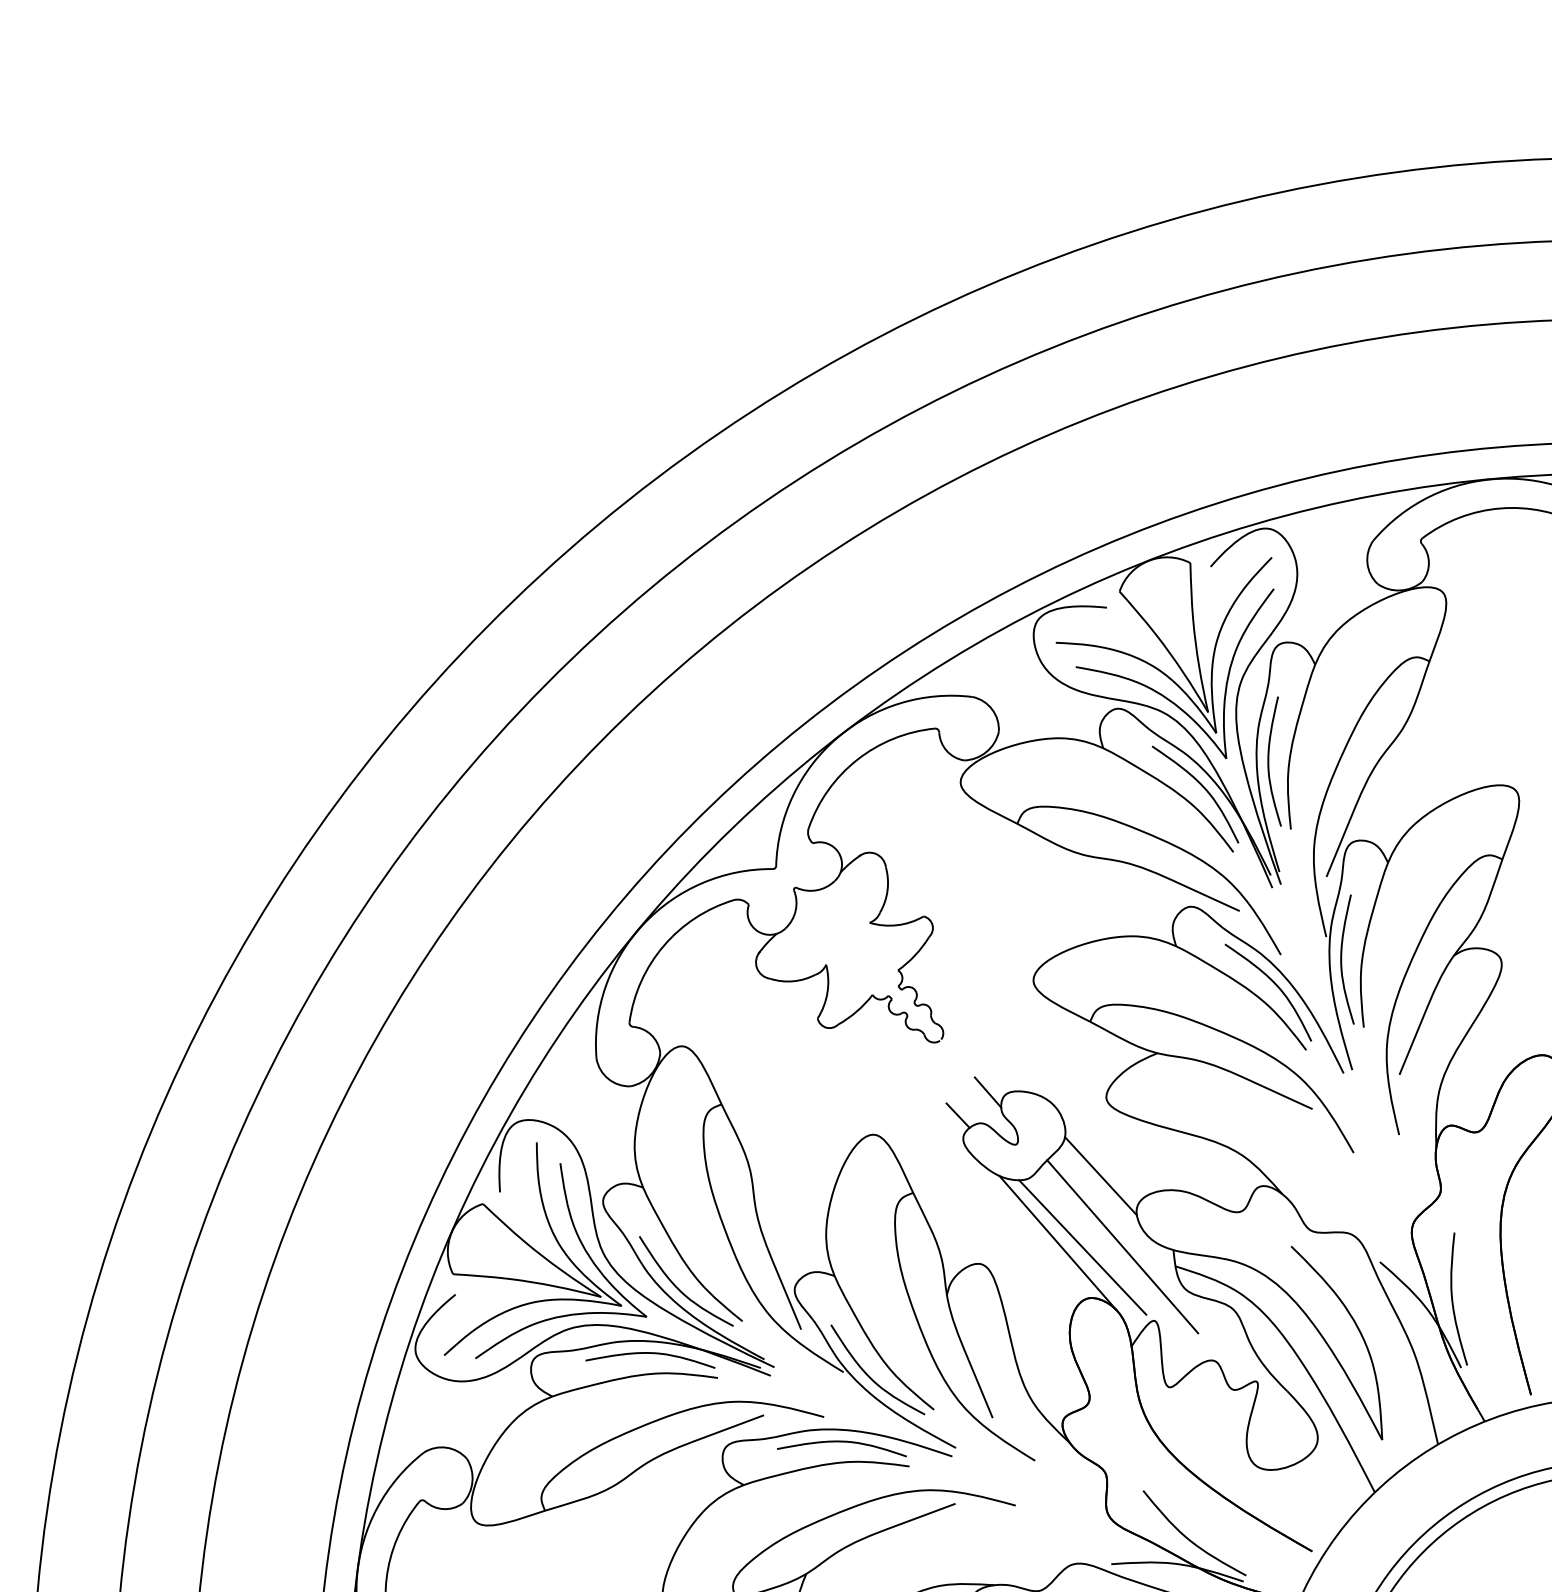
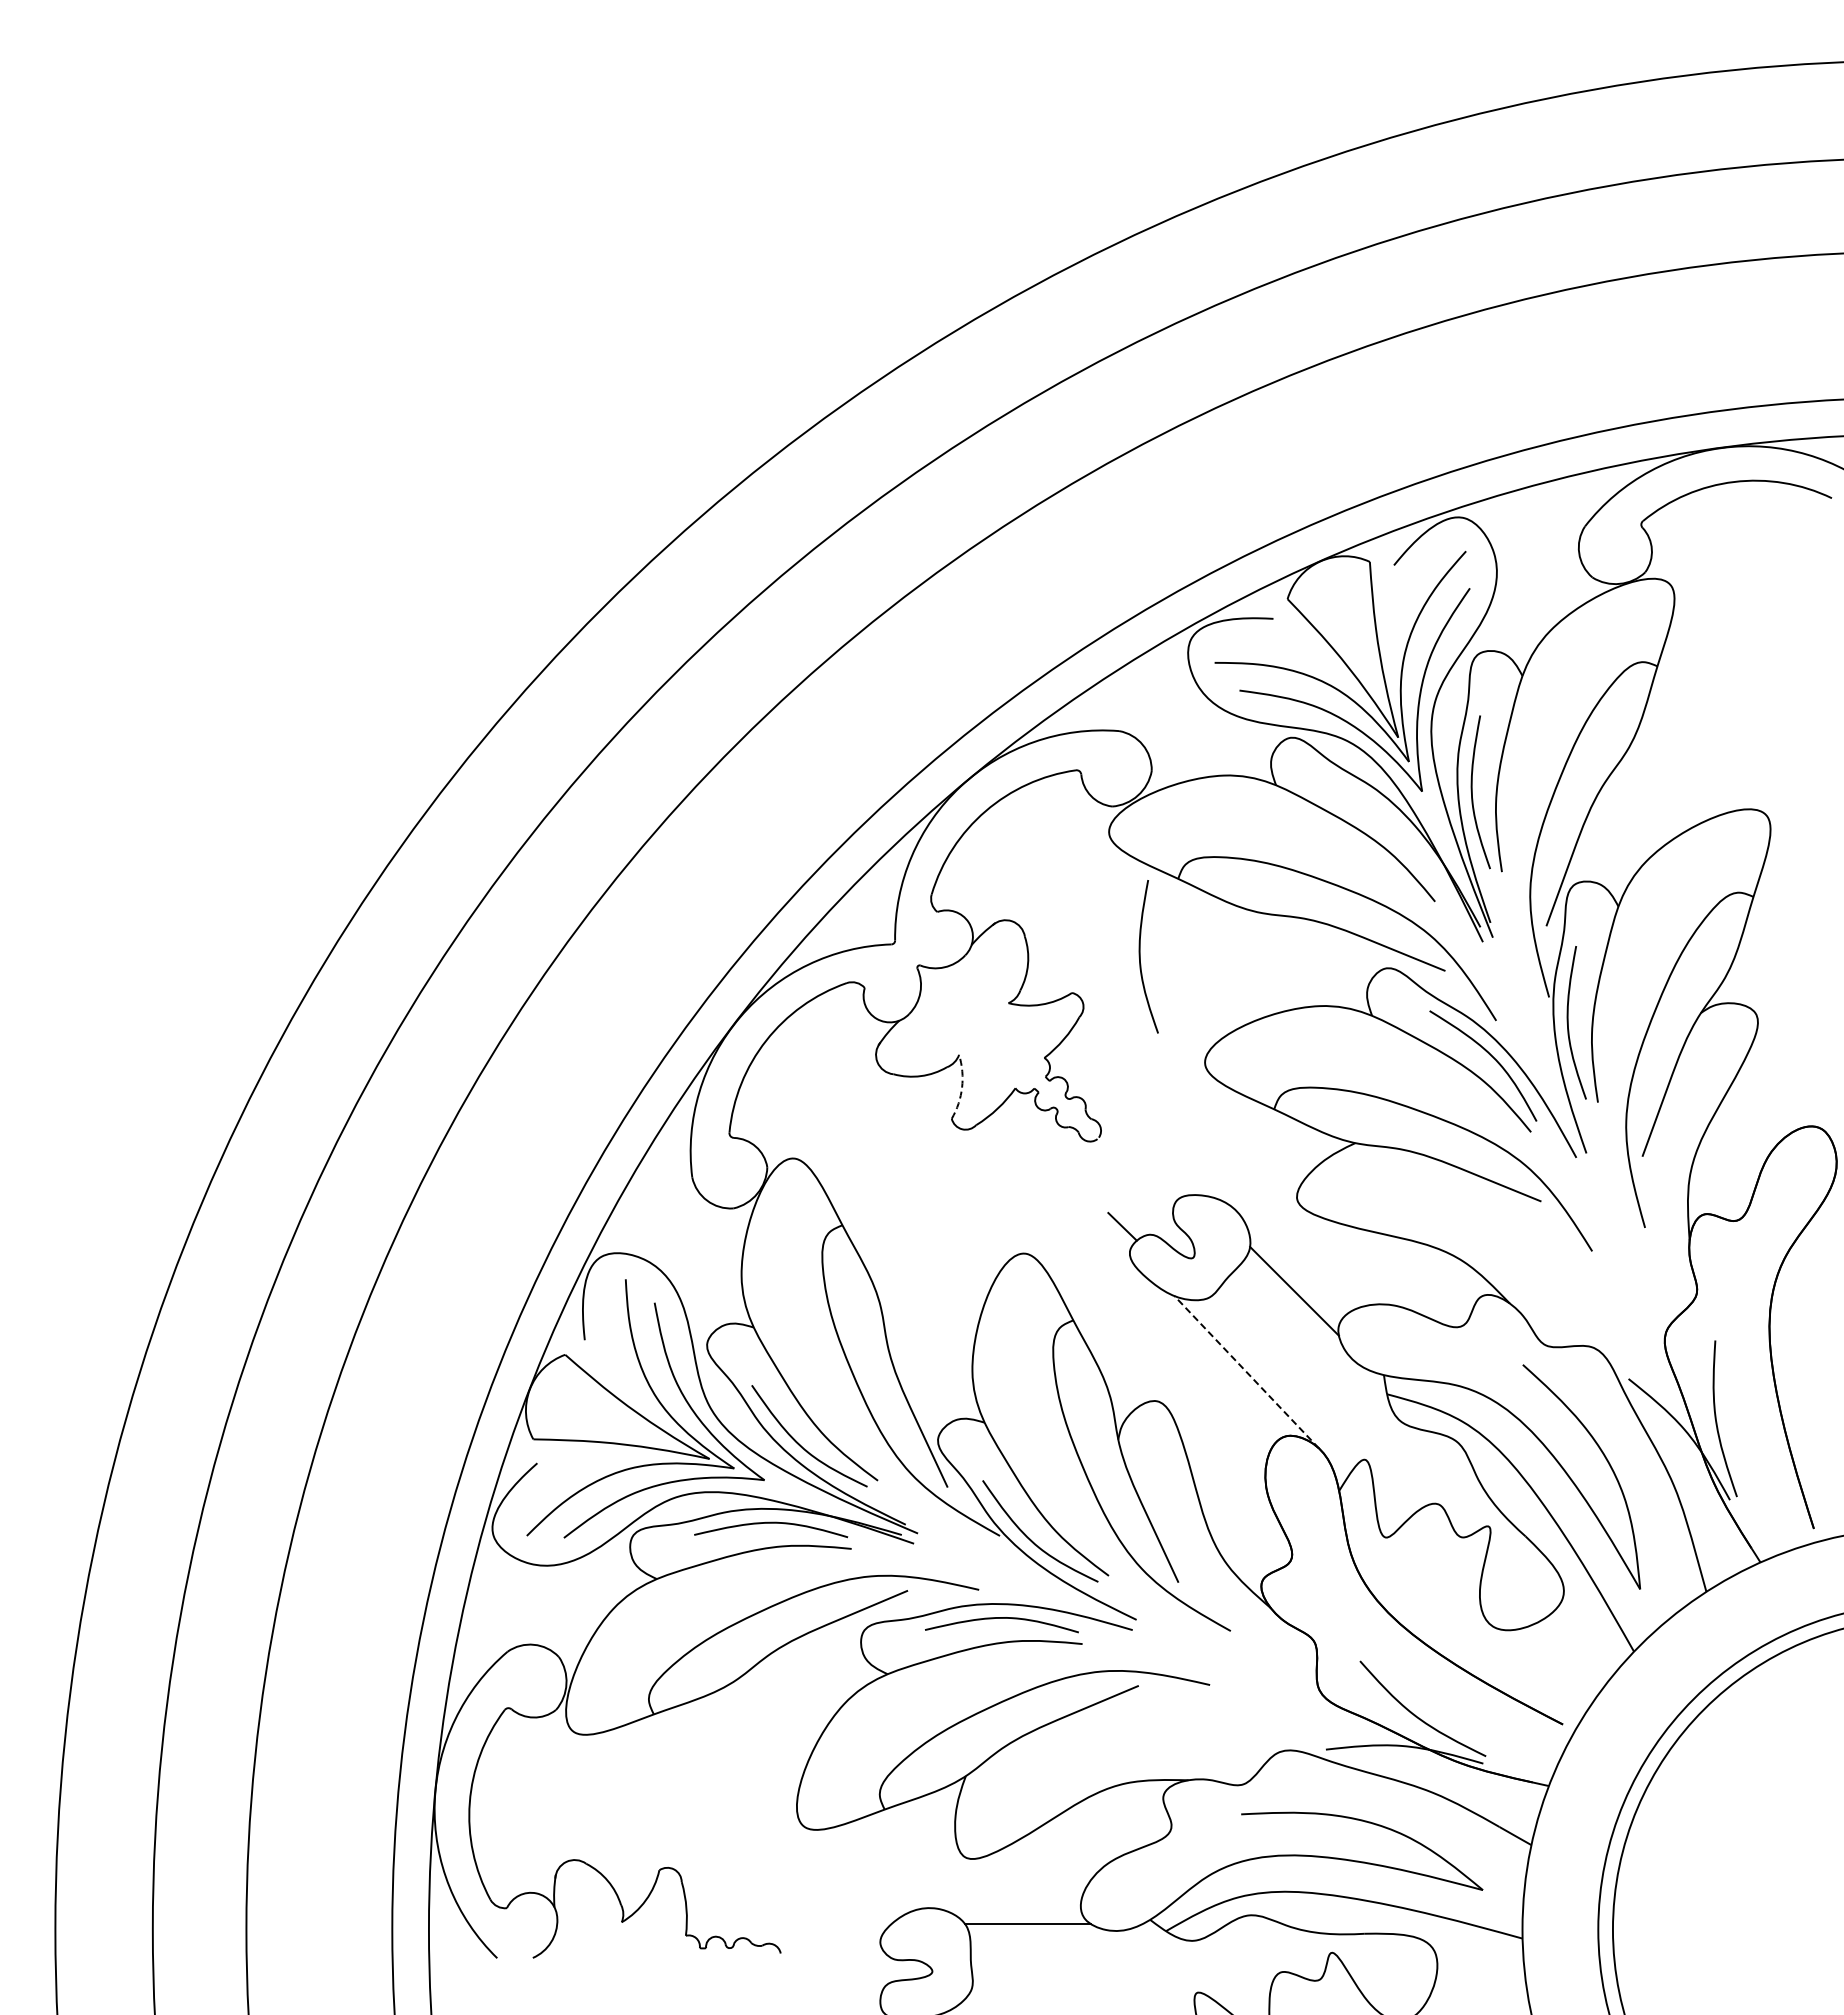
curve: (1202, 787) -> (1395, 826), removed
curve: (982, 888) -> (1140, 956), added
arc: (827, 992) -> (962, 1087), solid -> dashed
line: (987, 1092) -> (1156, 1197), removed
line: (1057, 1242) -> (1246, 1371), solid -> dashed
line: (1122, 1246) -> (1323, 1373), removed
line: (1082, 1247) -> (1276, 1376), removed

